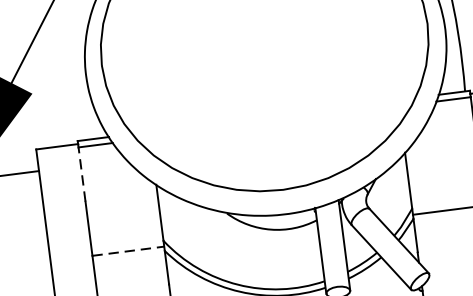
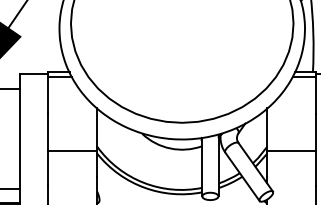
line: (82, 174) -> (48, 95), dashed -> solid
line: (127, 250) -> (72, 150), dashed -> solid

